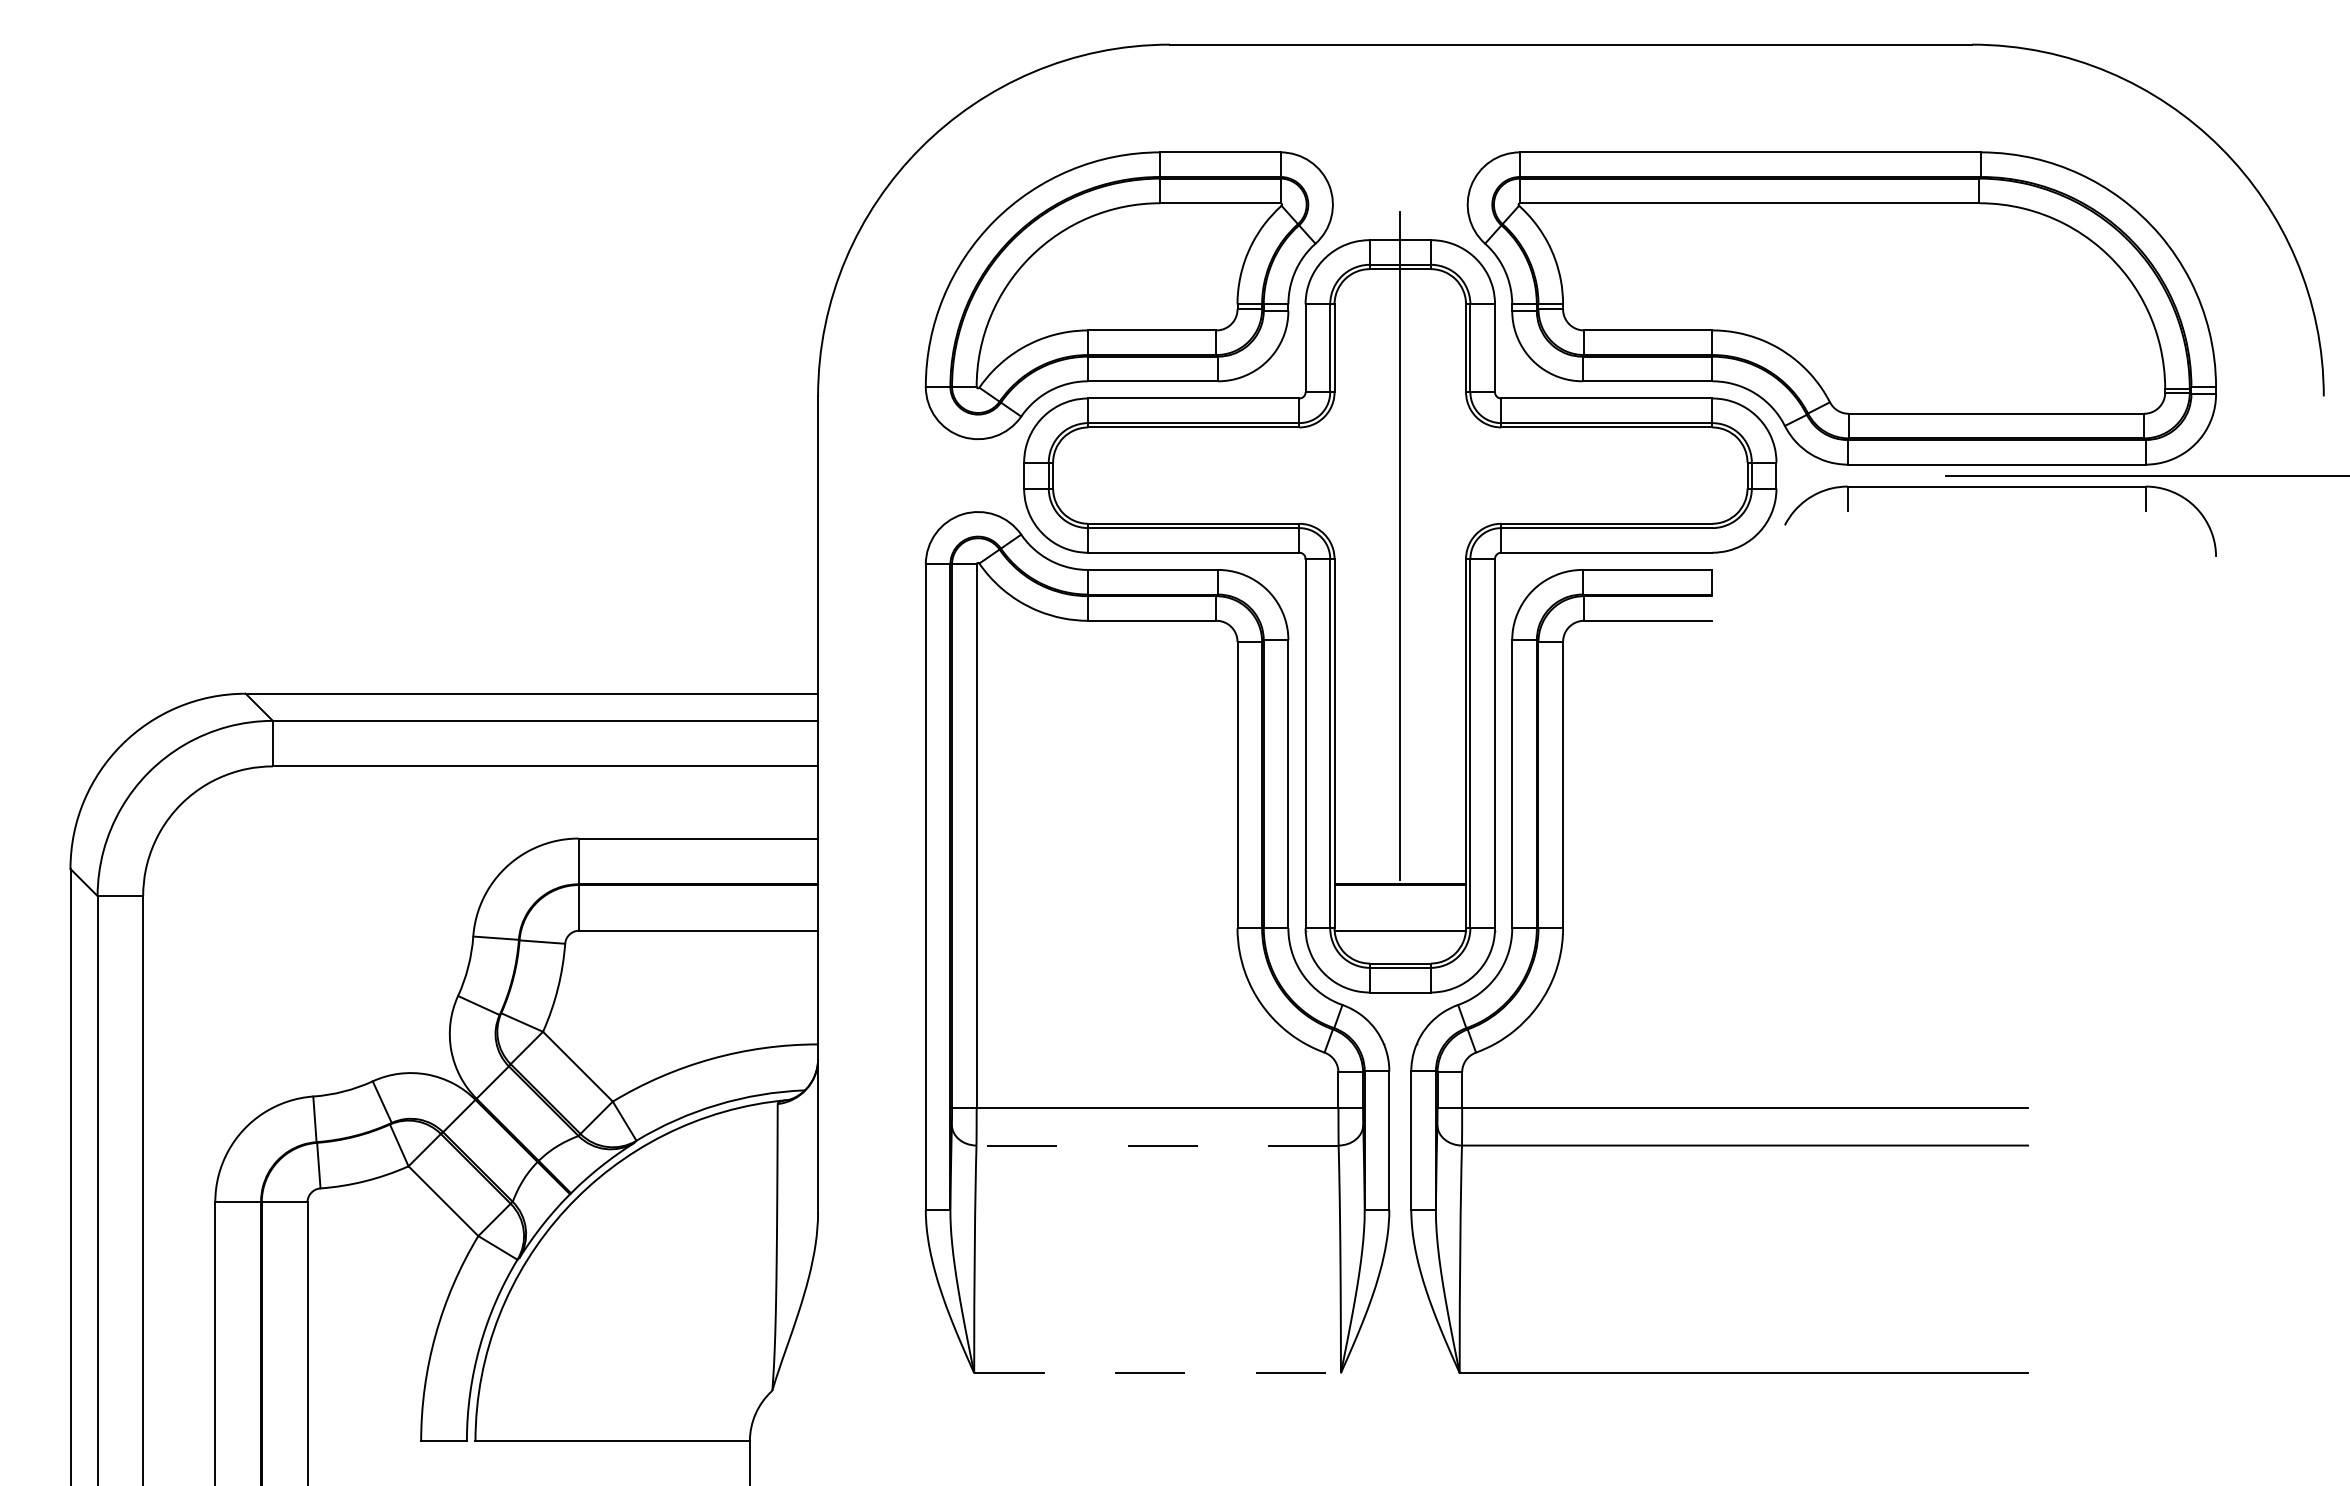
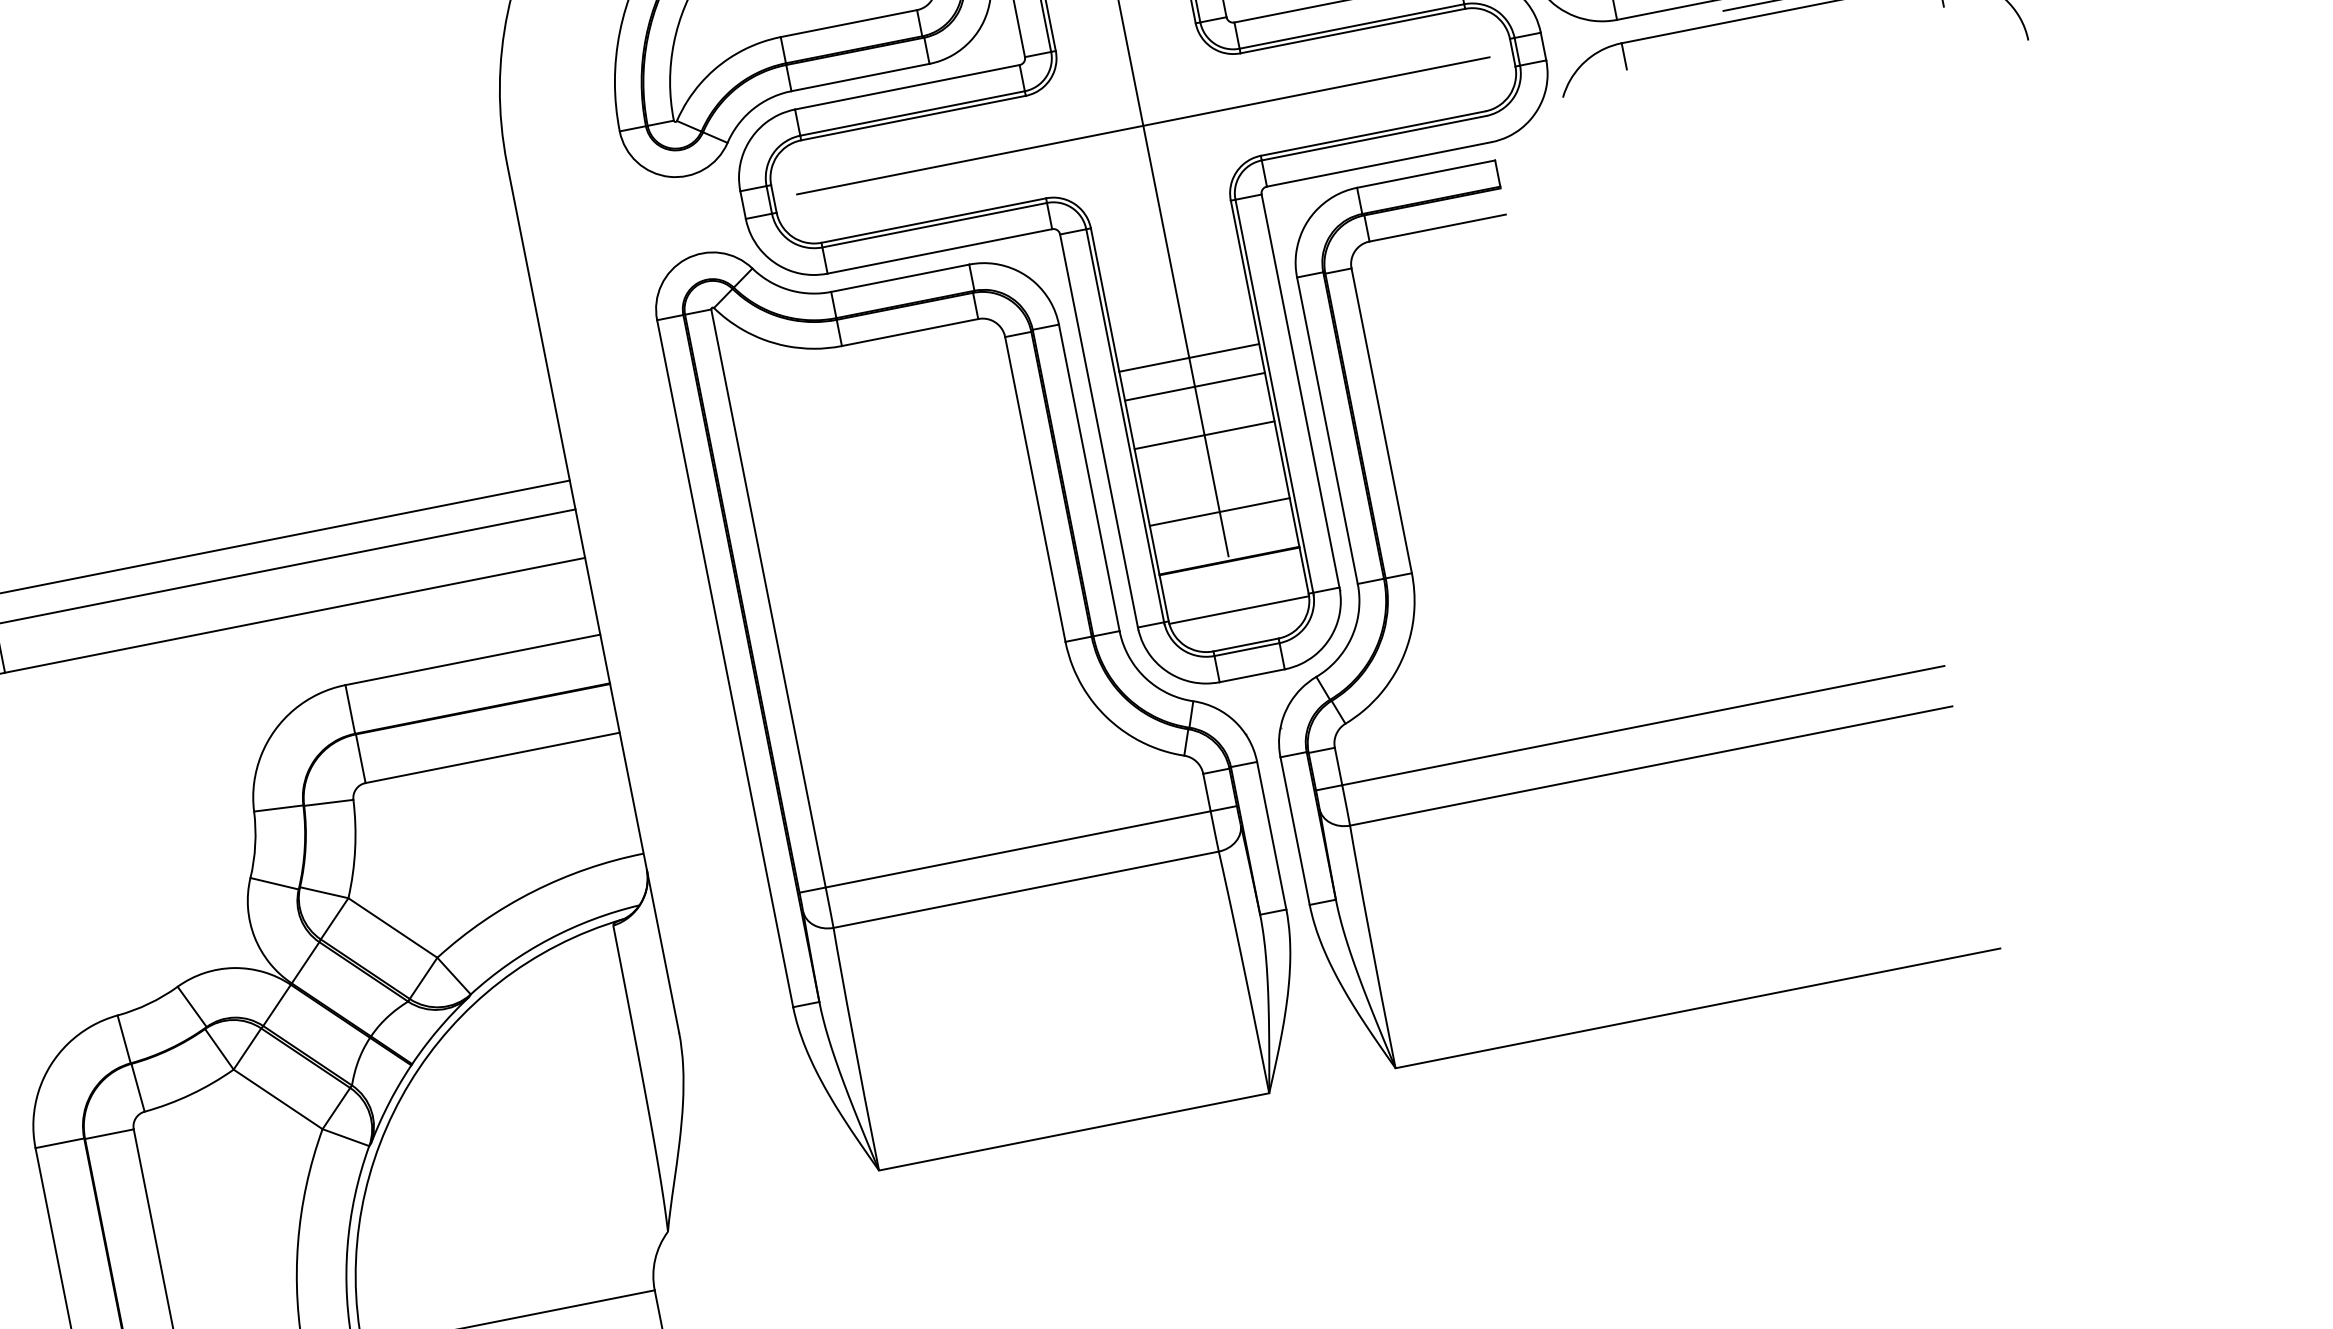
line: (1399, 475) -> (1142, 125), added
line: (1400, 693) -> (1189, 357), added
line: (1400, 720) -> (1195, 386), added
line: (1400, 766) -> (1204, 435), added
line: (1400, 838) -> (1219, 511), added
line: (1157, 1145) -> (1026, 889), dashed -> solid
line: (1158, 1373) -> (1075, 1132), dashed -> solid

